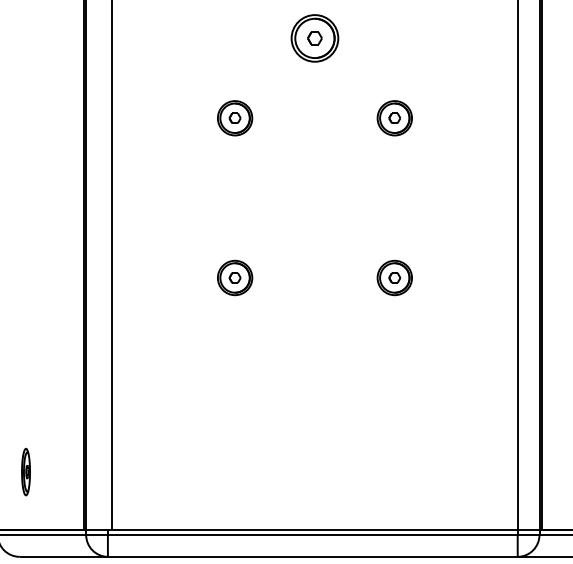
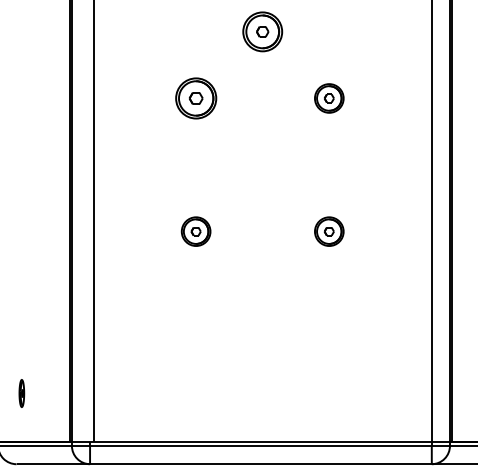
part: (234, 118) -> (195, 98), size x1.4
part: (25, 472) -> (21, 393), size x0.7

